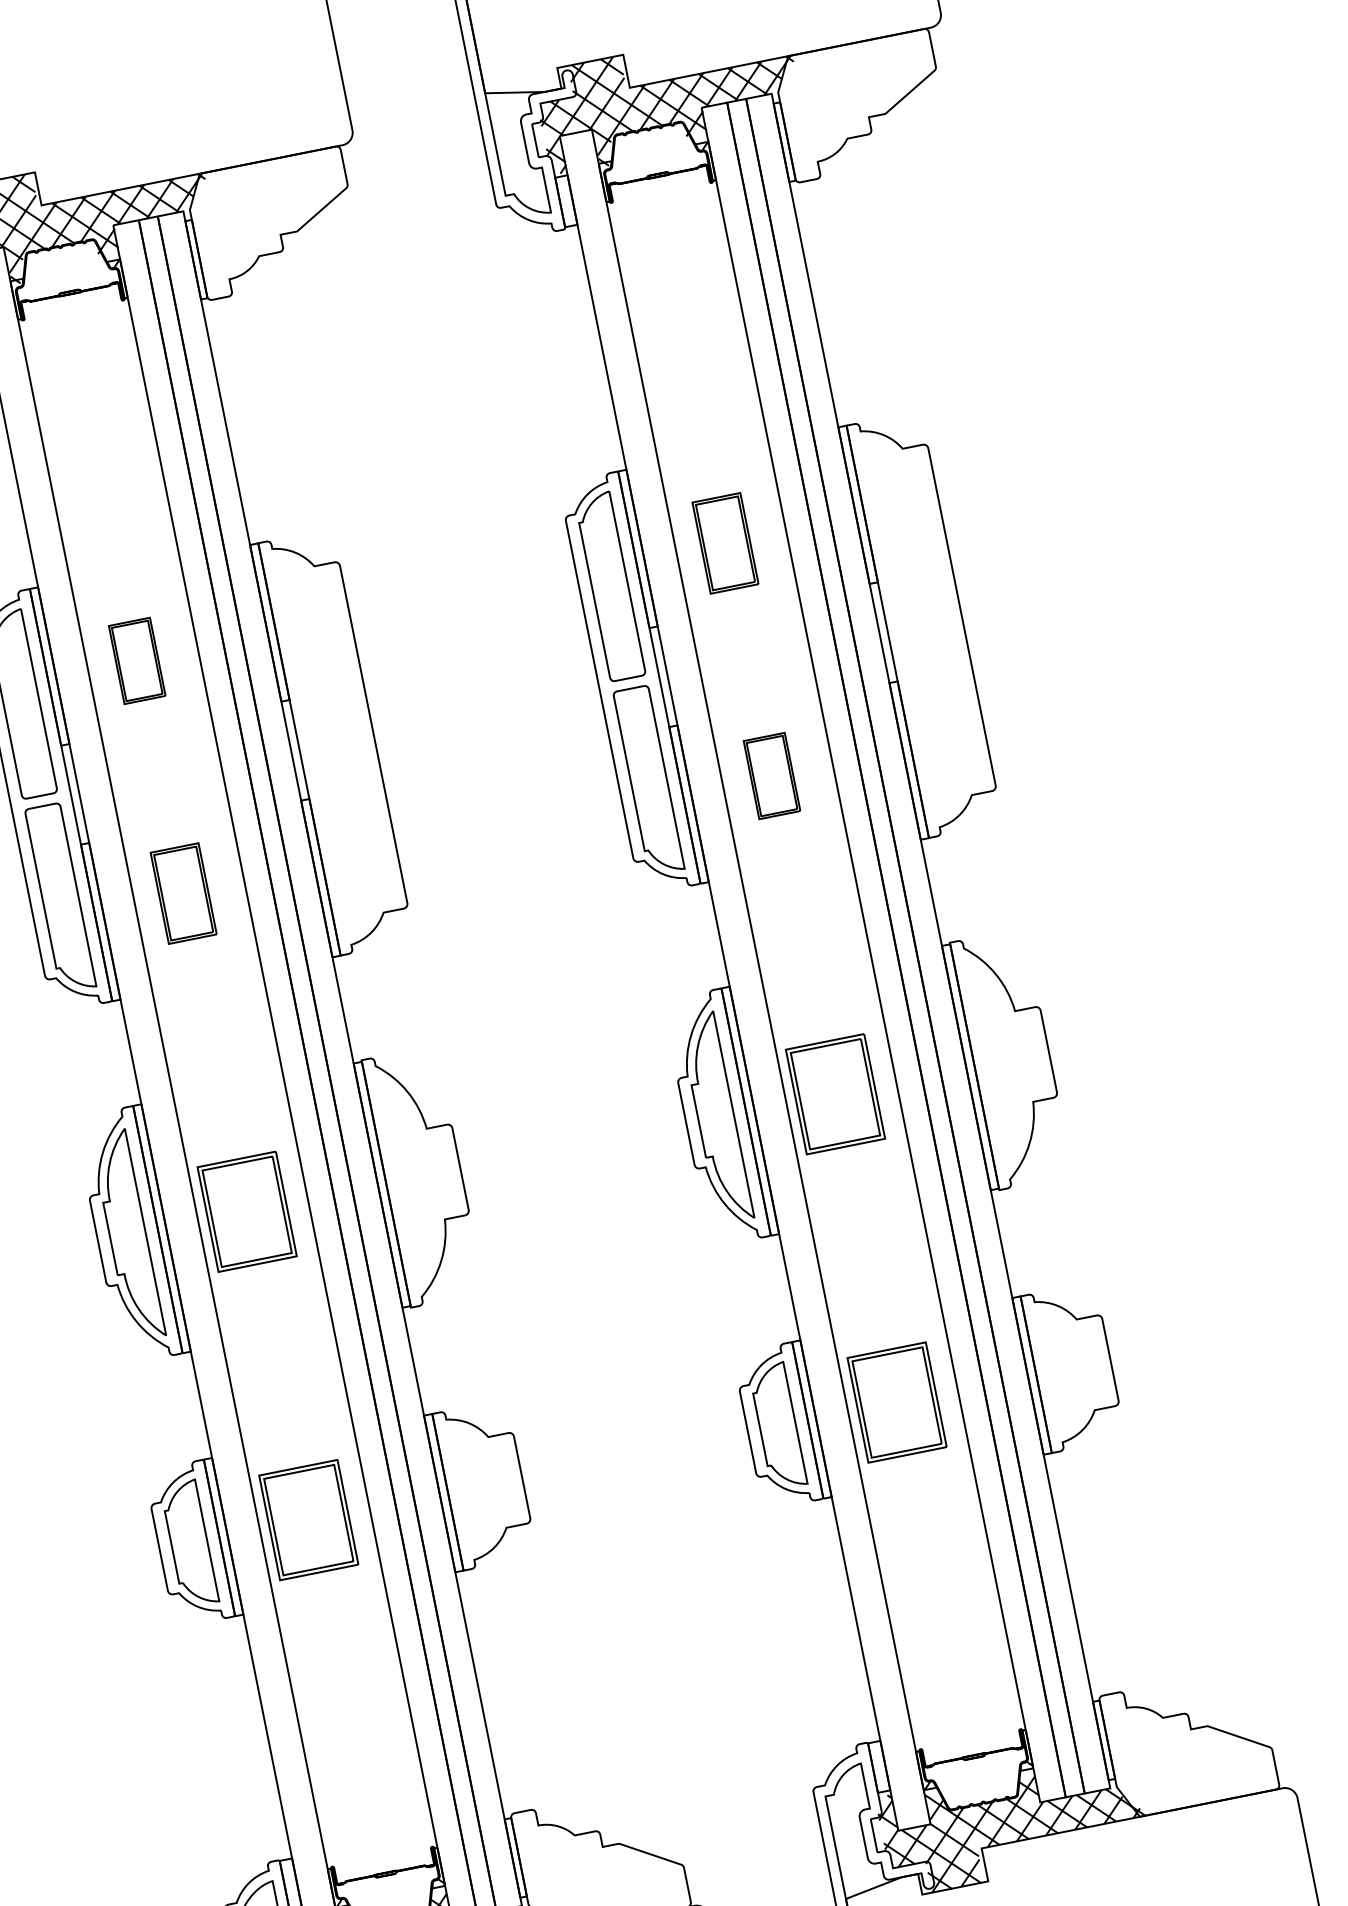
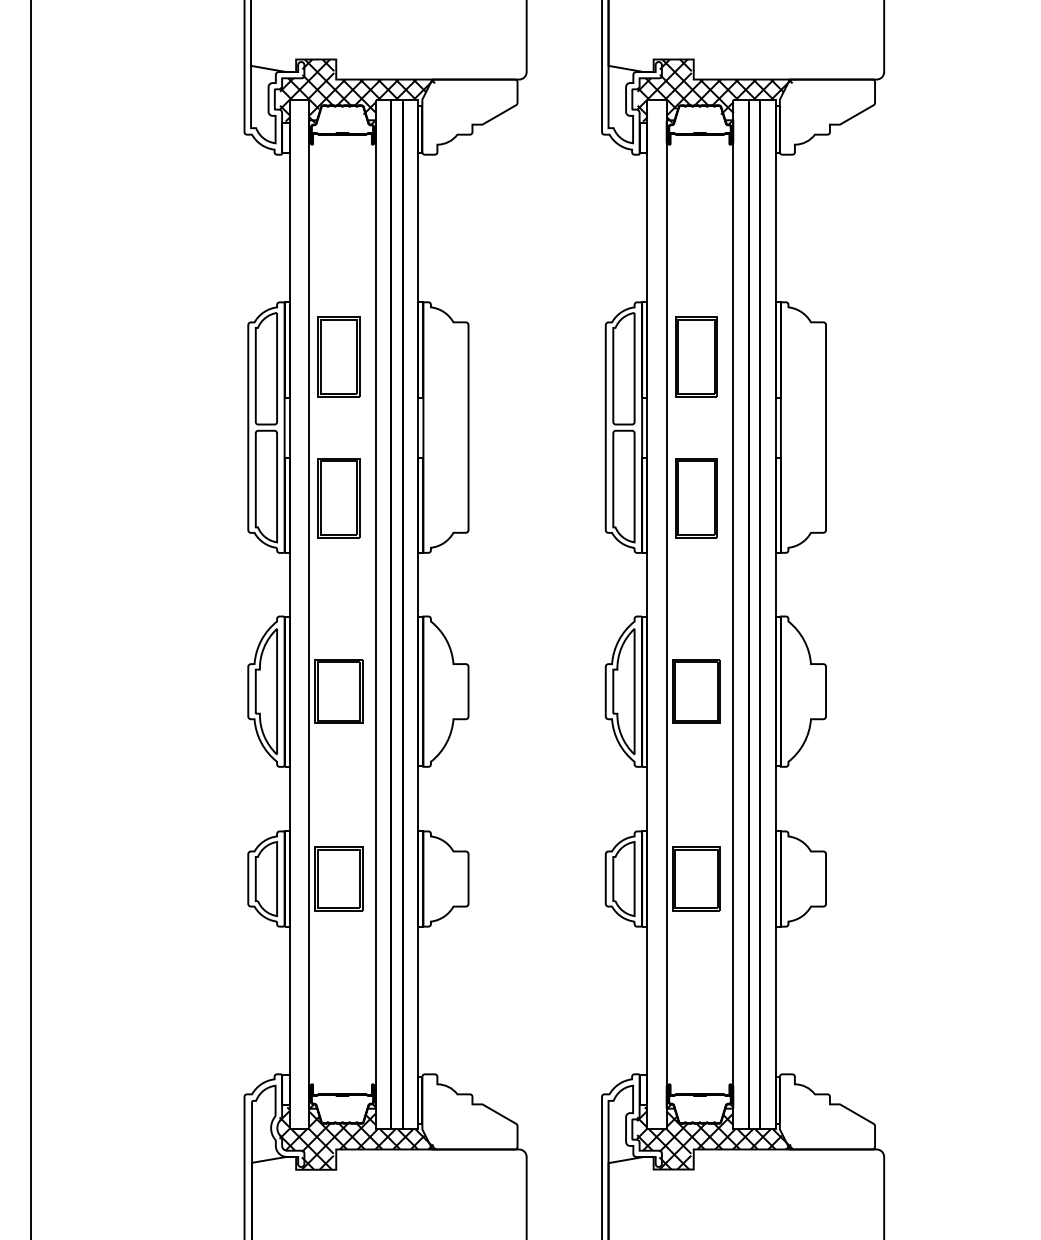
part: (725, 542) -> (696, 356), size x1.43
part: (136, 660) -> (338, 356), size x1.67
part: (772, 776) -> (696, 498), size x1.67
part: (183, 894) -> (338, 498), size x1.43

